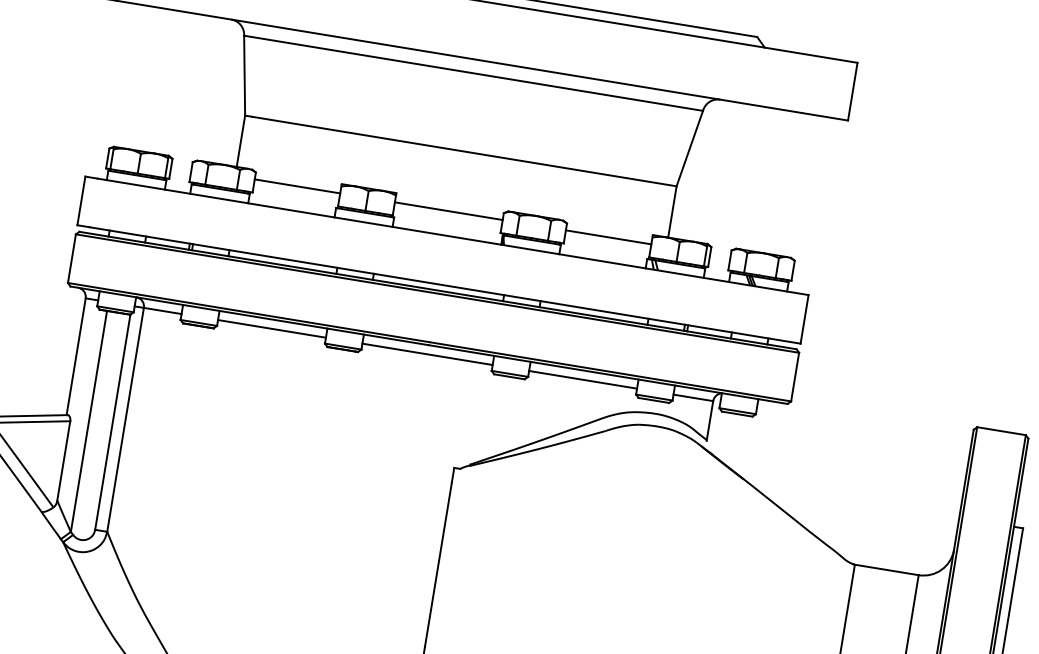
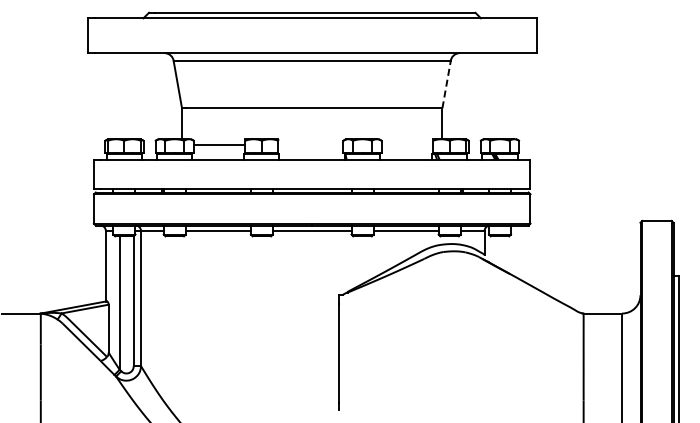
line: (689, 147) -> (446, 84), solid -> dashed
line: (448, 210) -> (310, 144), removed
line: (608, 236) -> (407, 144), removed

